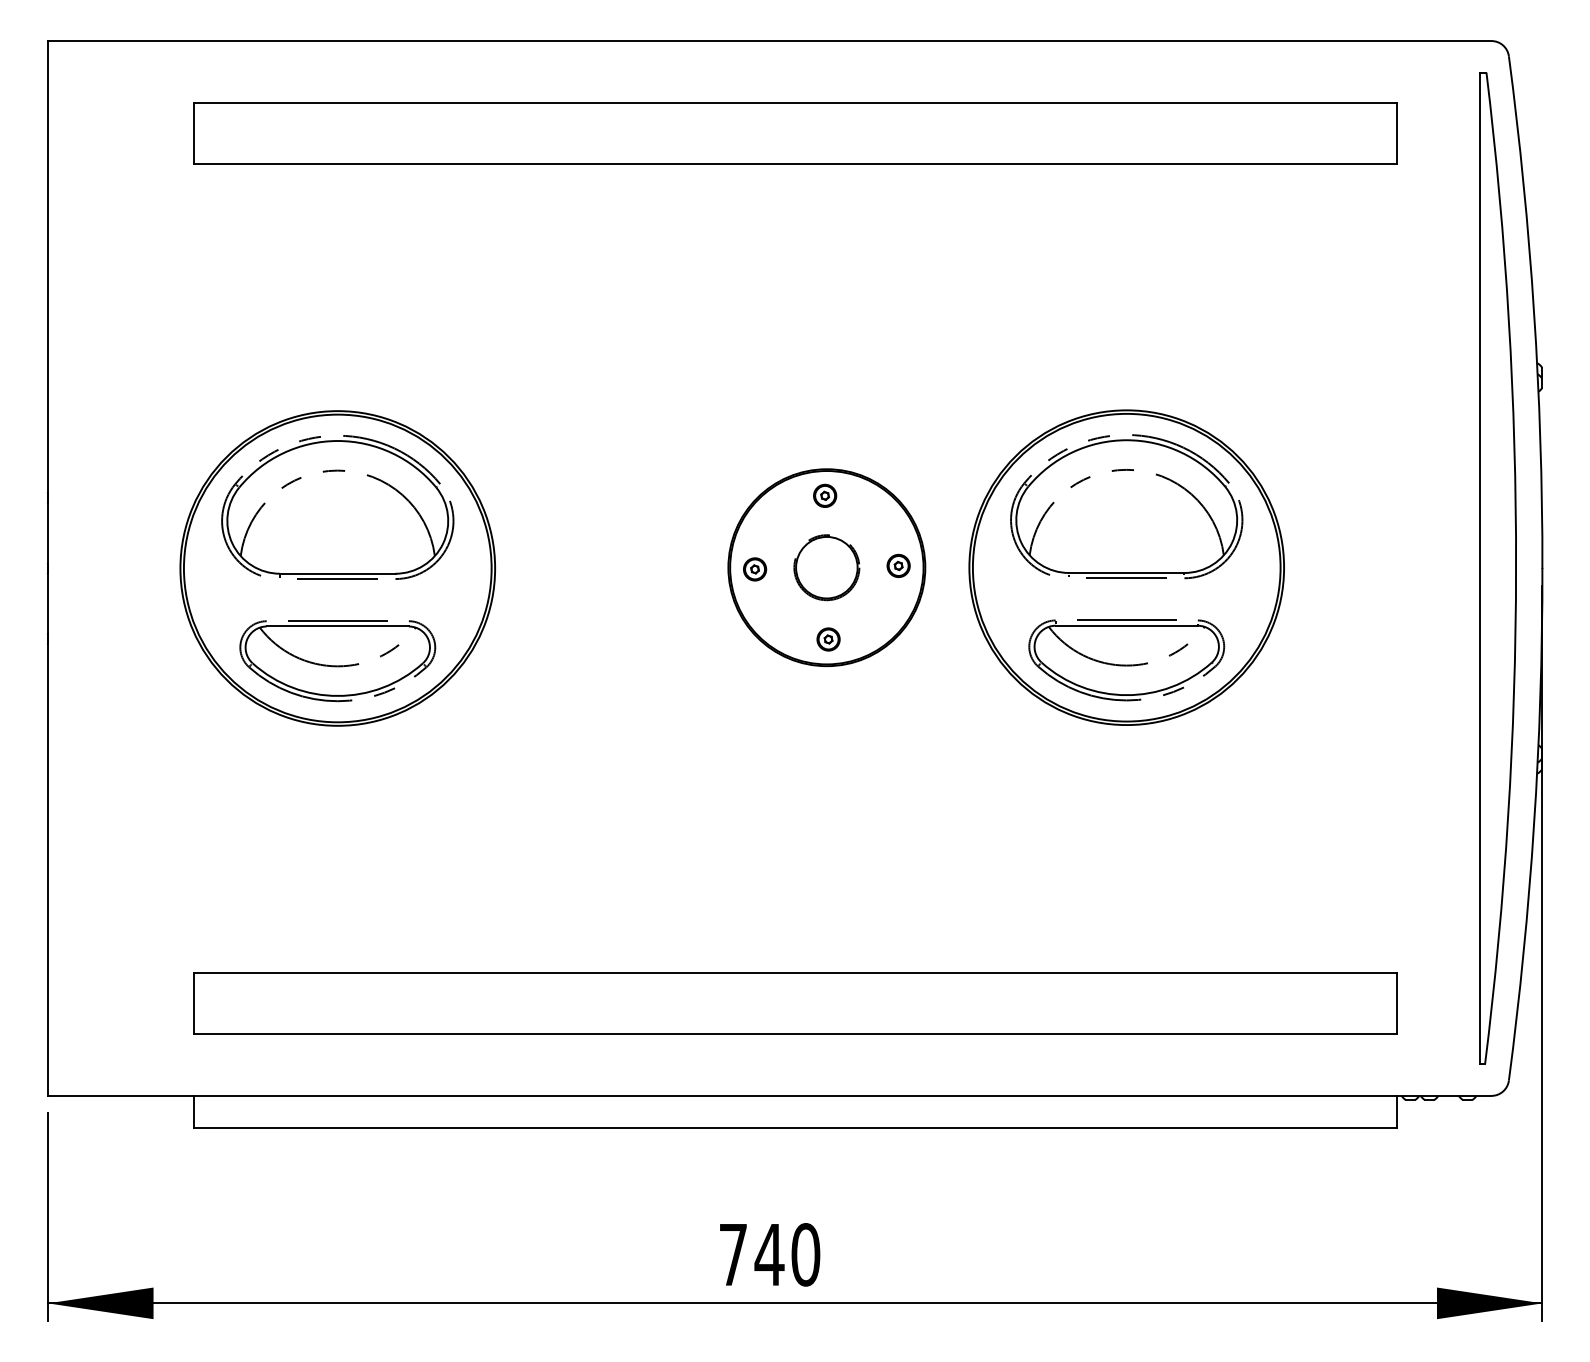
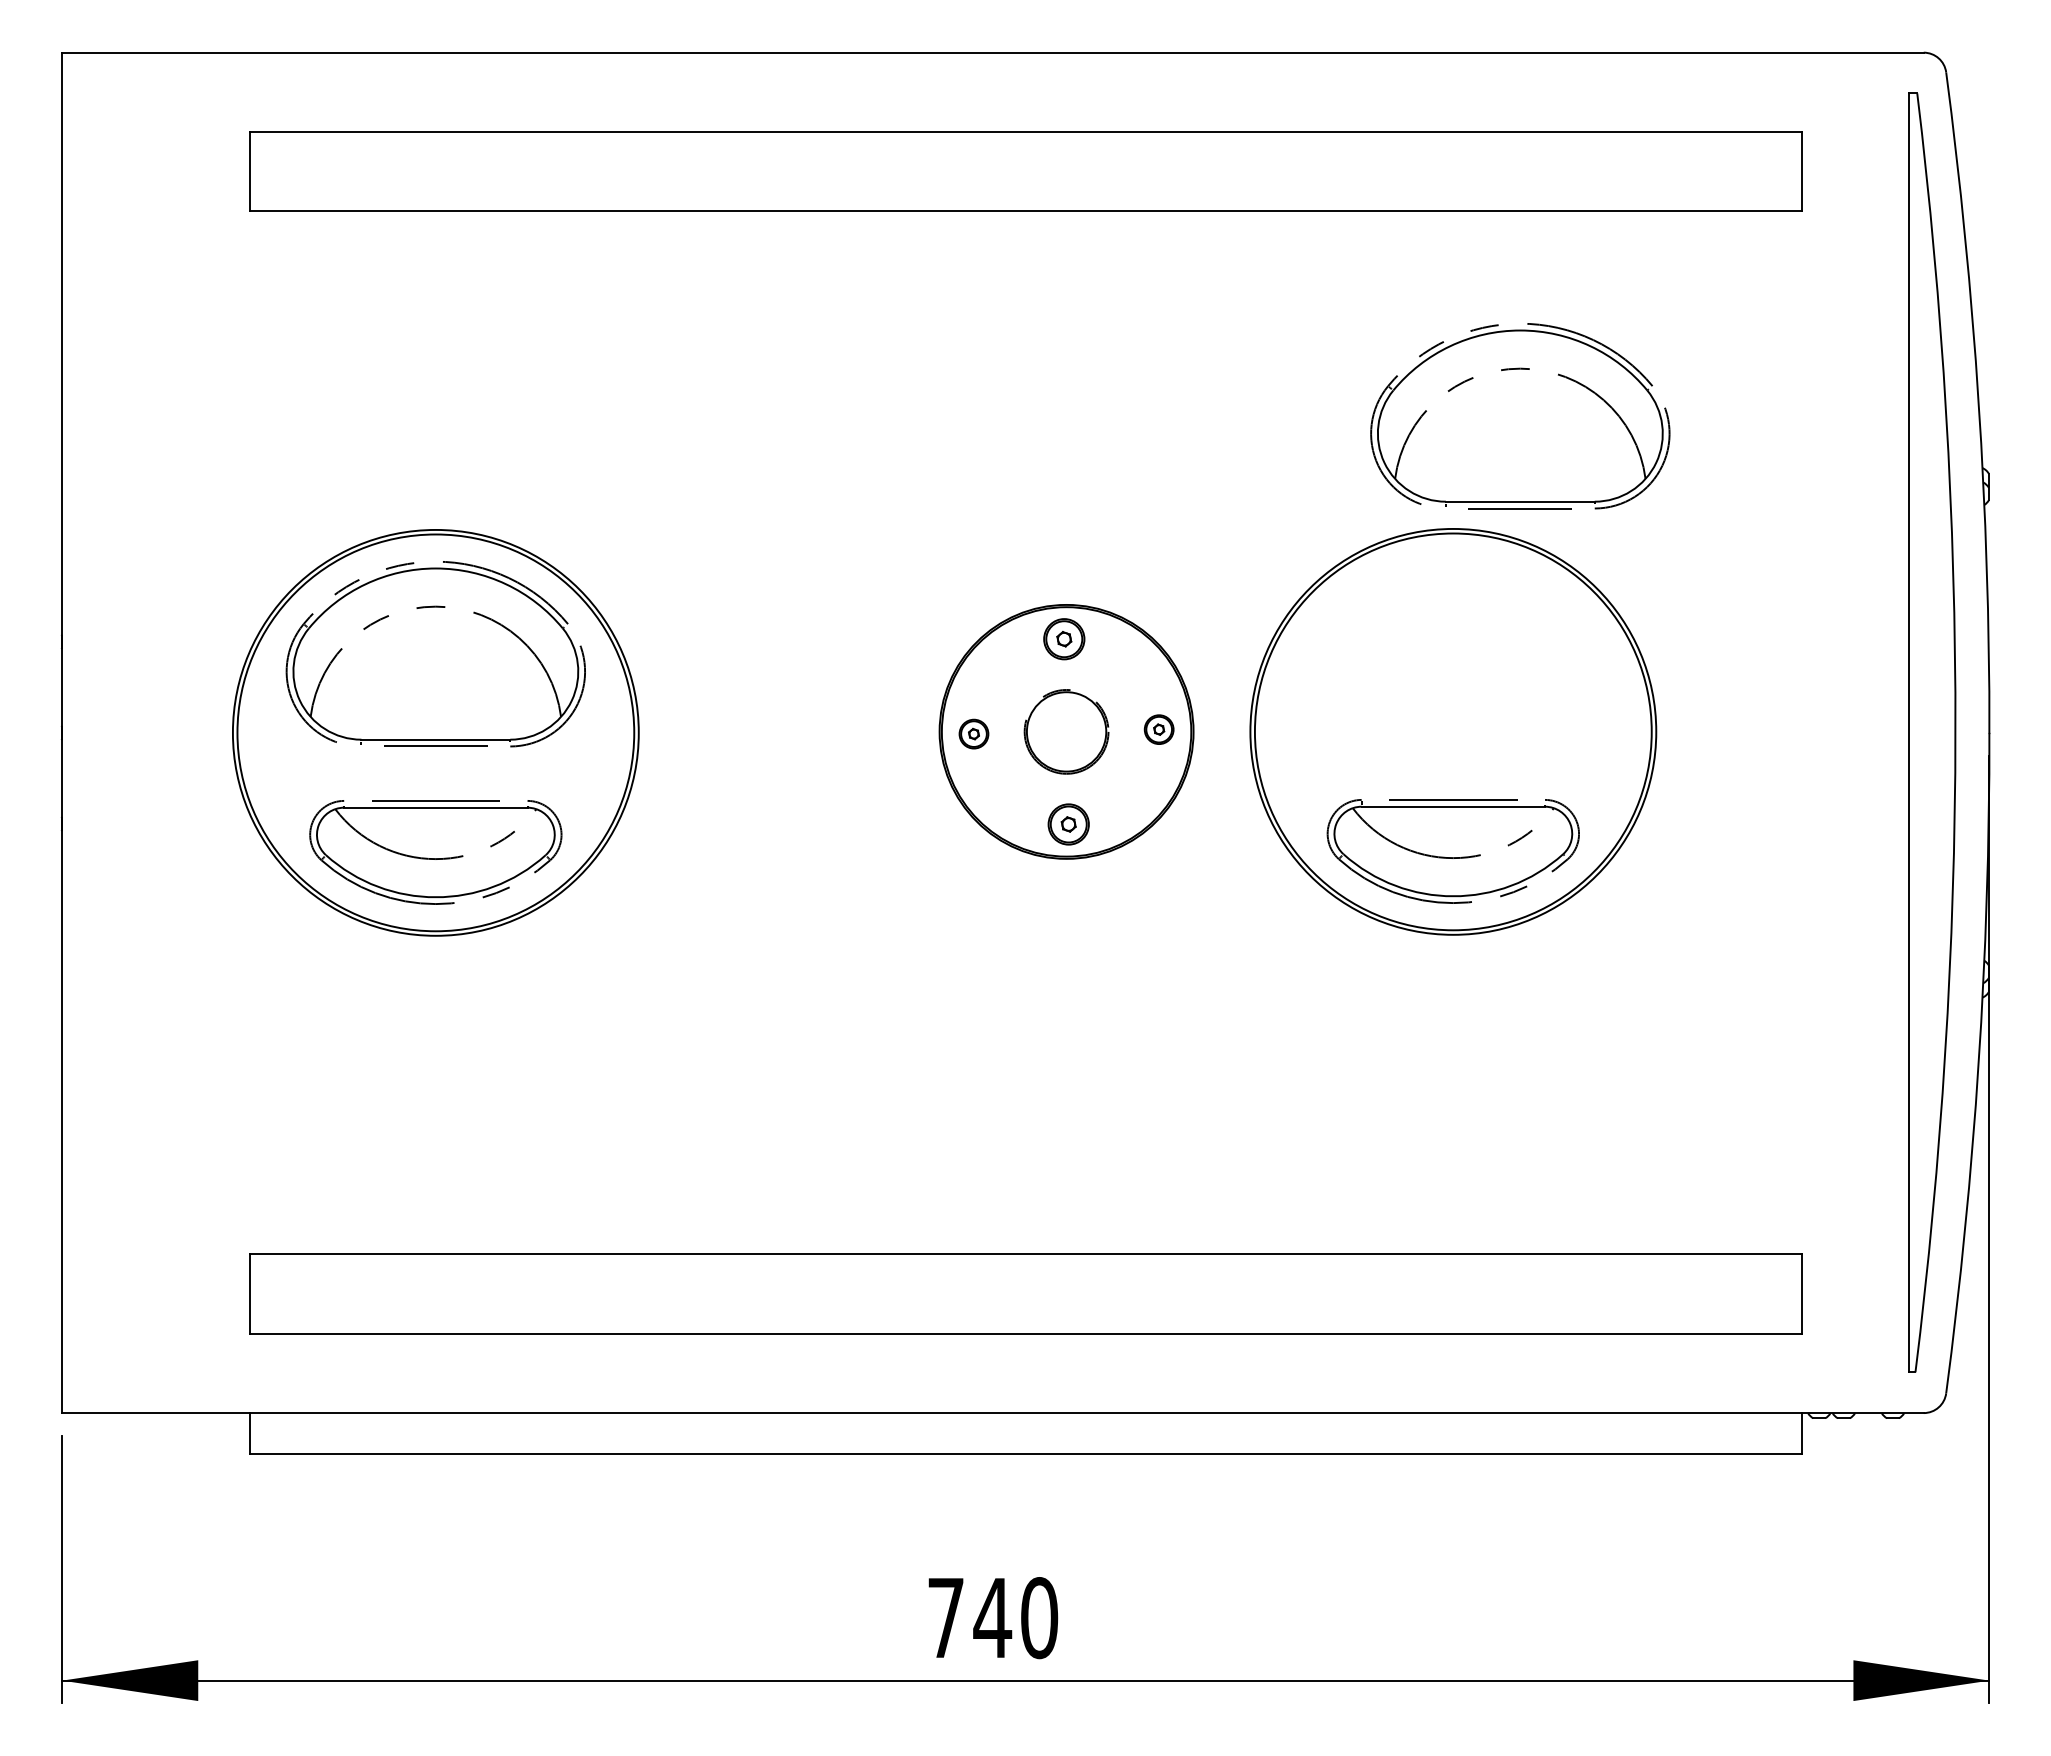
part: (825, 496) -> (1064, 639), size x1.4
part: (1126, 506) -> (1520, 416), moved
part: (828, 639) -> (1068, 824), size x1.4

